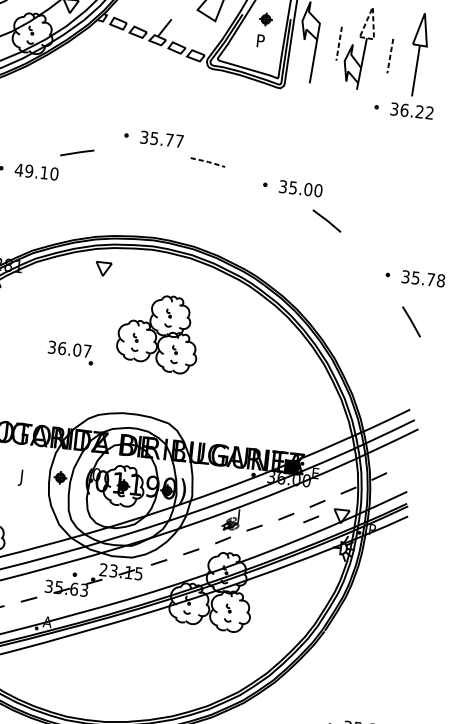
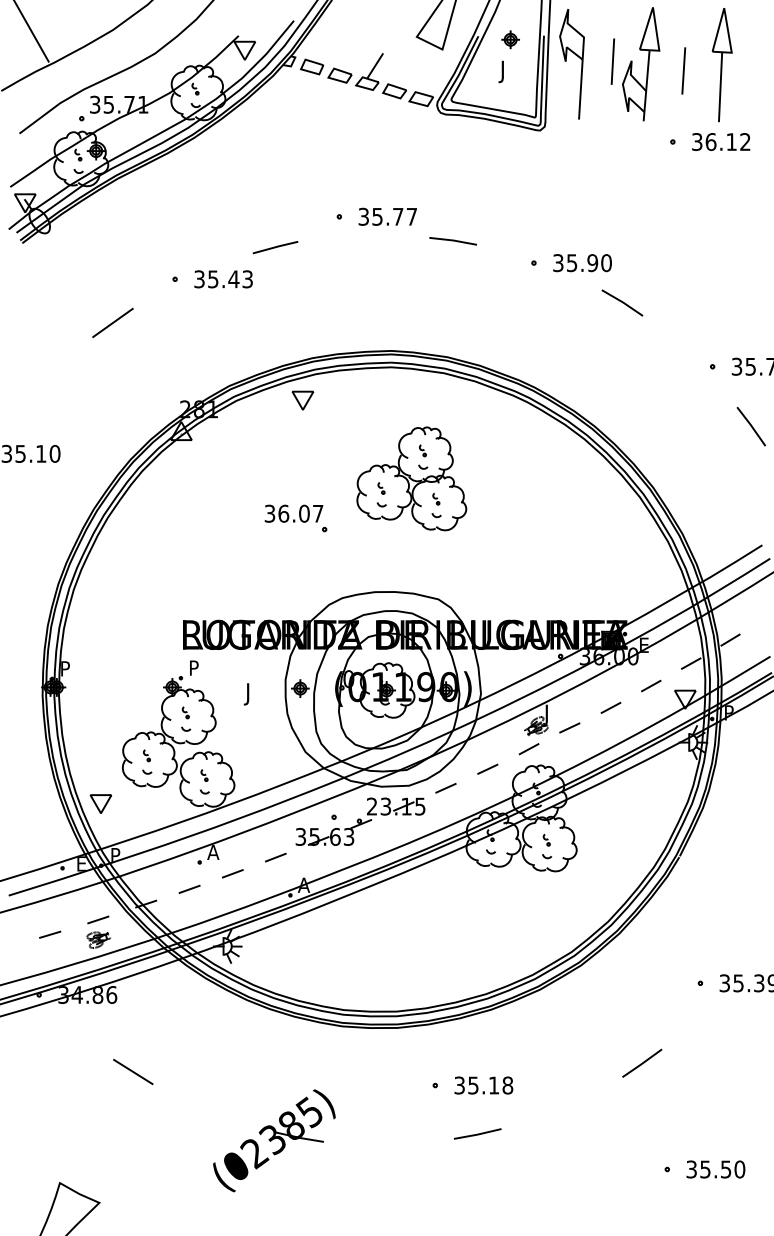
line: (373, 13) -> (654, 16), dashed -> solid
text: (258, 42) -> (504, 71), P -> J
line: (338, 44) -> (612, 62), dashed -> solid
line: (390, 55) -> (683, 70), dashed -> solid
text: (419, 111) -> (731, 141), 36.22 -> 36.12
line: (208, 161) -> (453, 240), dashed -> solid
text: (36, 172) -> (223, 279), 49.10 -> 35.43
text: (308, 189) -> (592, 263), 35.00 -> 35.90
part: (103, 269) -> (302, 400), moved
line: (310, 519) -> (644, 707), removed

